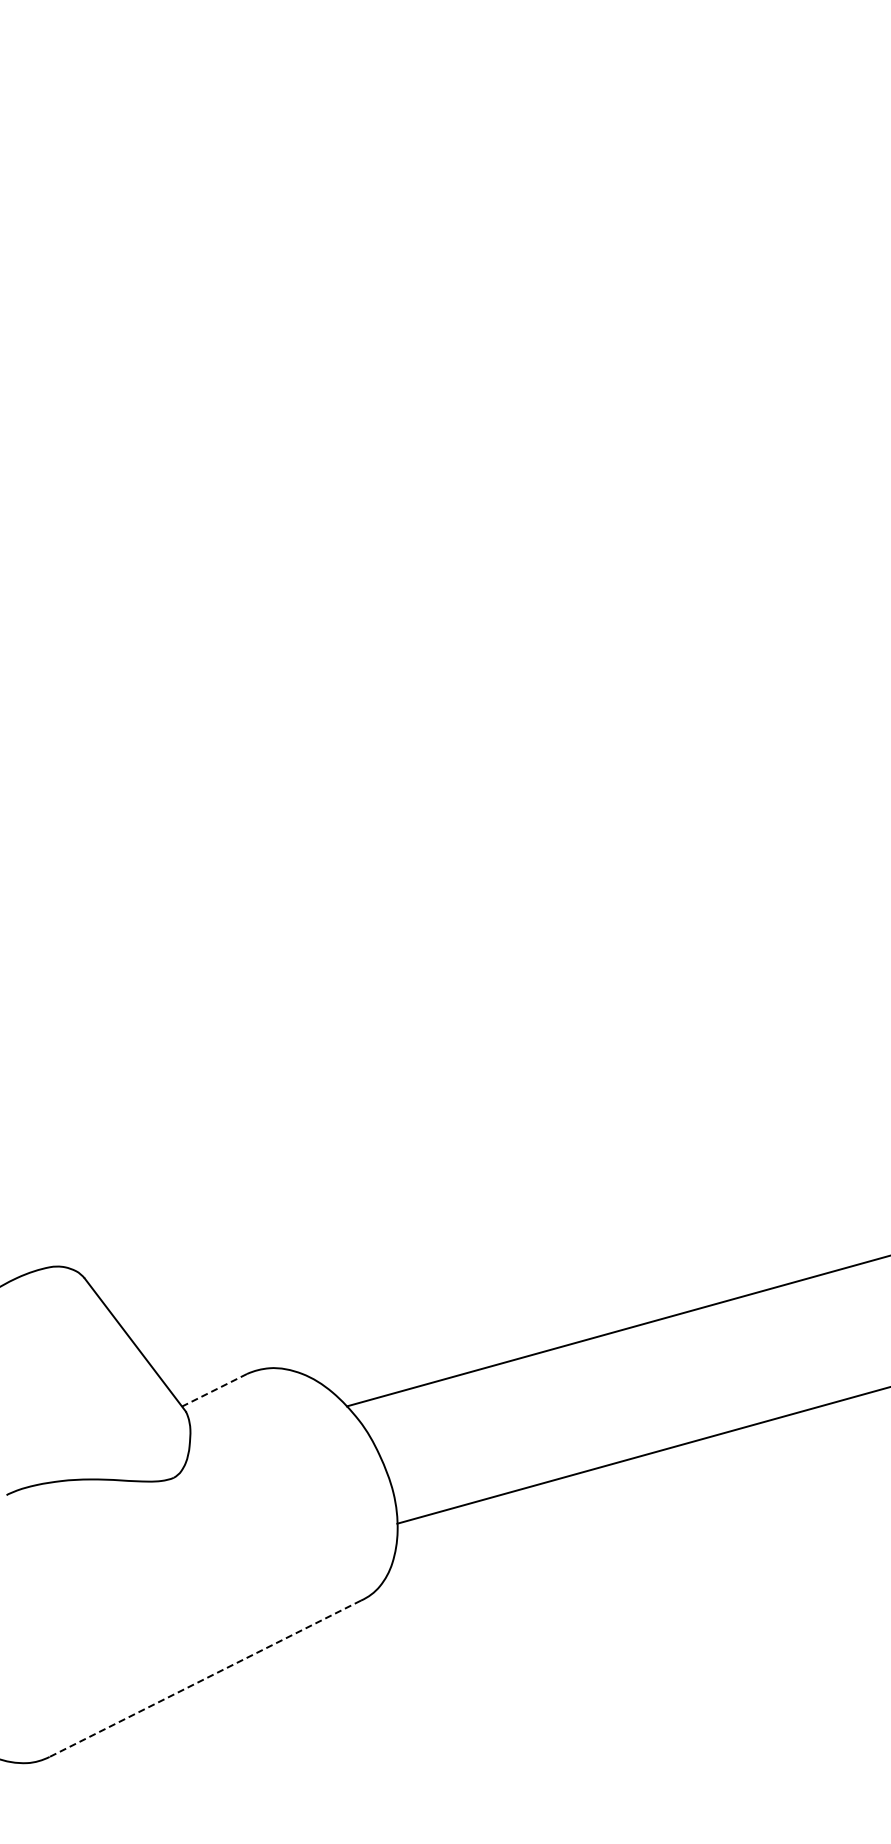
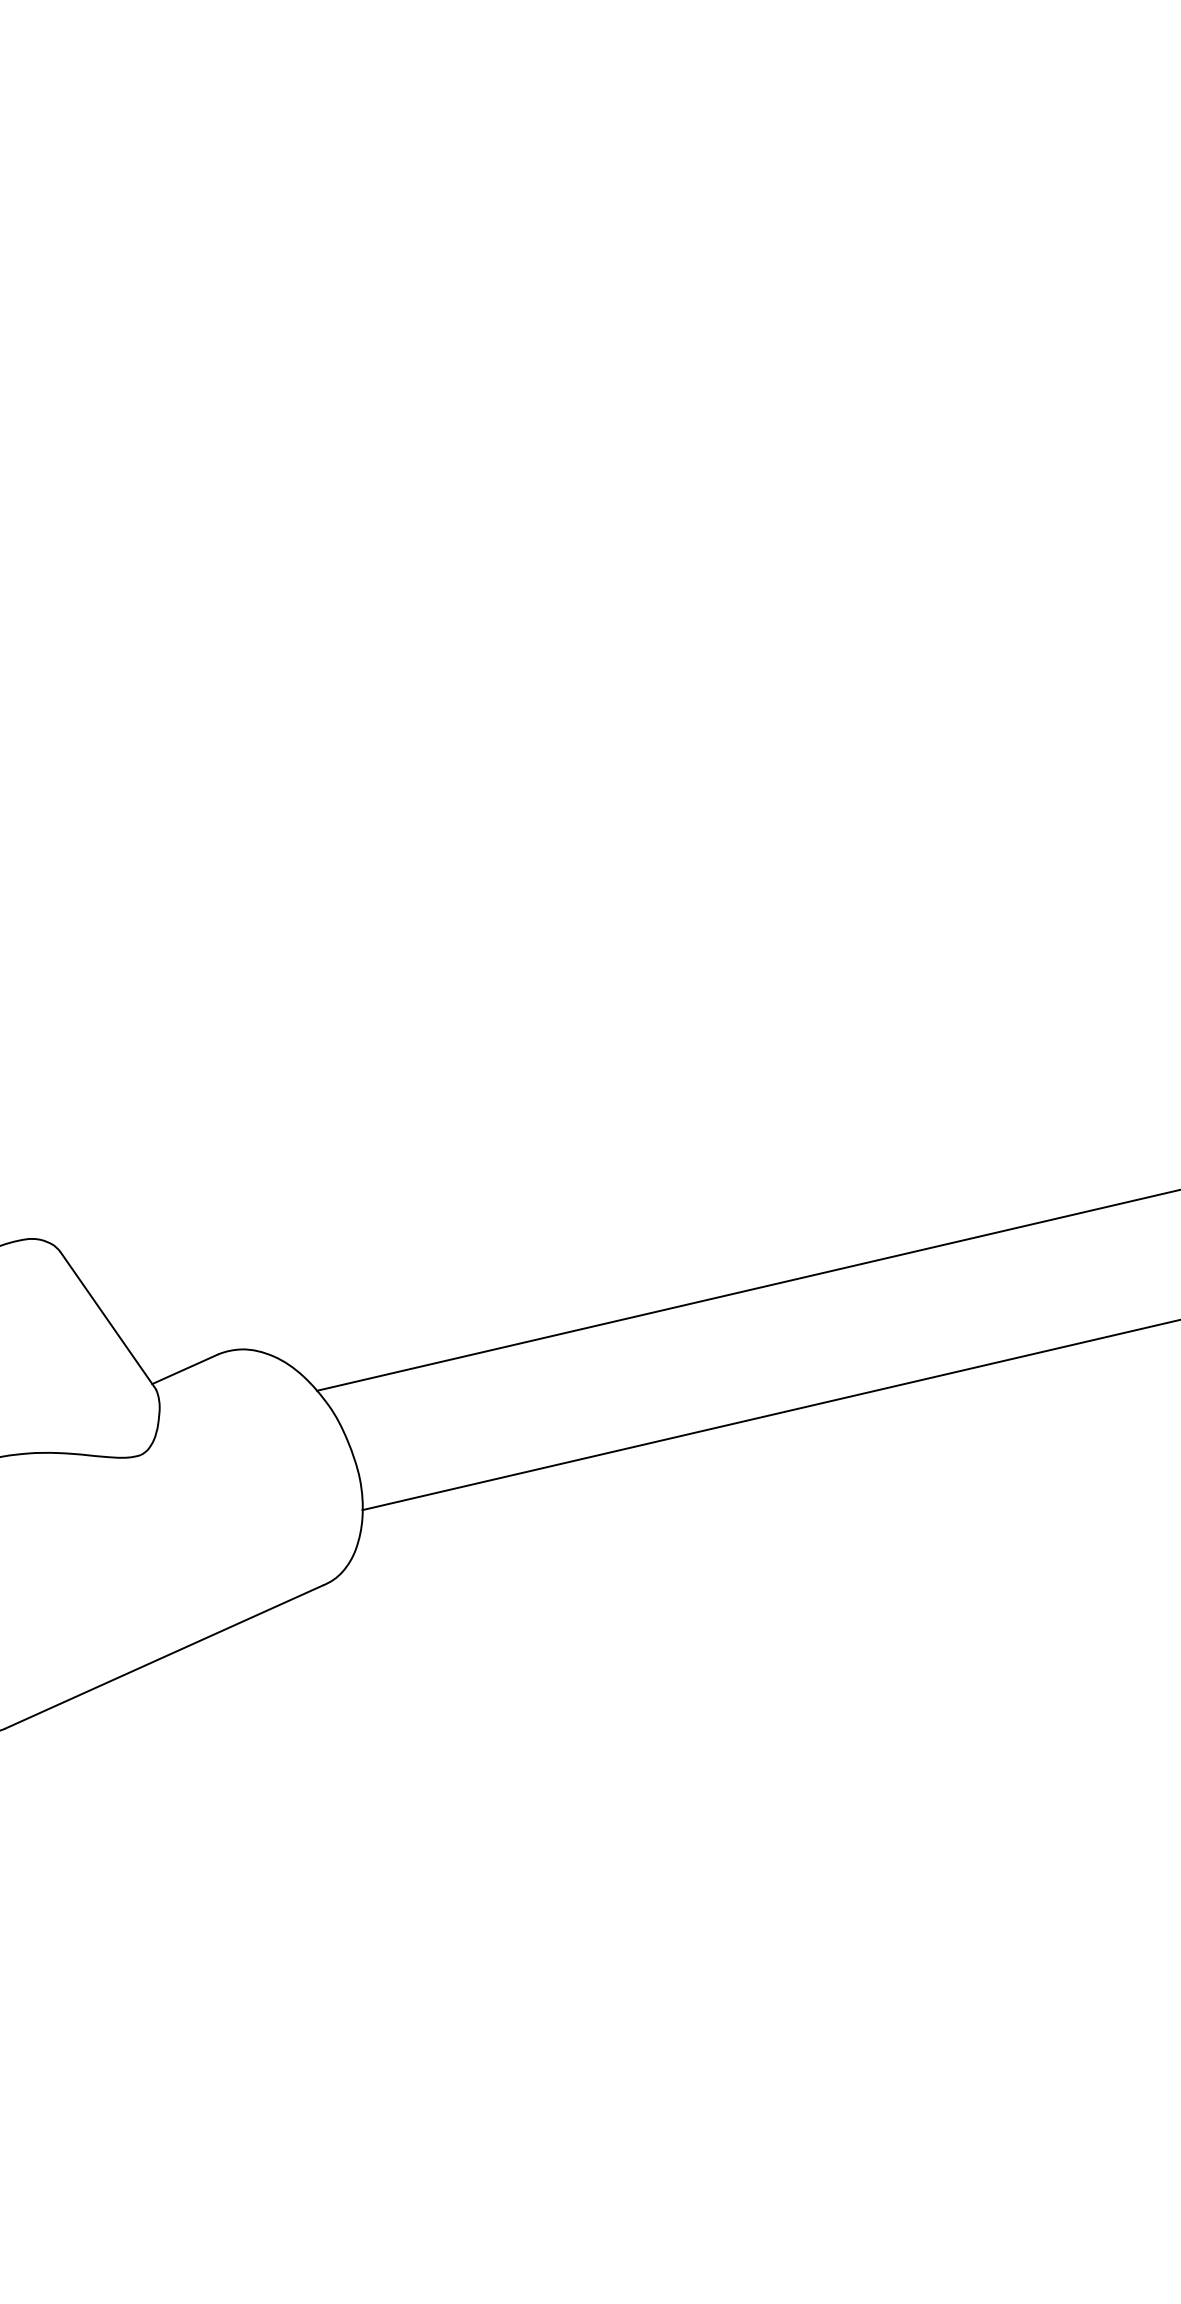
line: (213, 1390) -> (184, 1369), dashed -> solid
line: (204, 1679) -> (163, 1657), dashed -> solid

